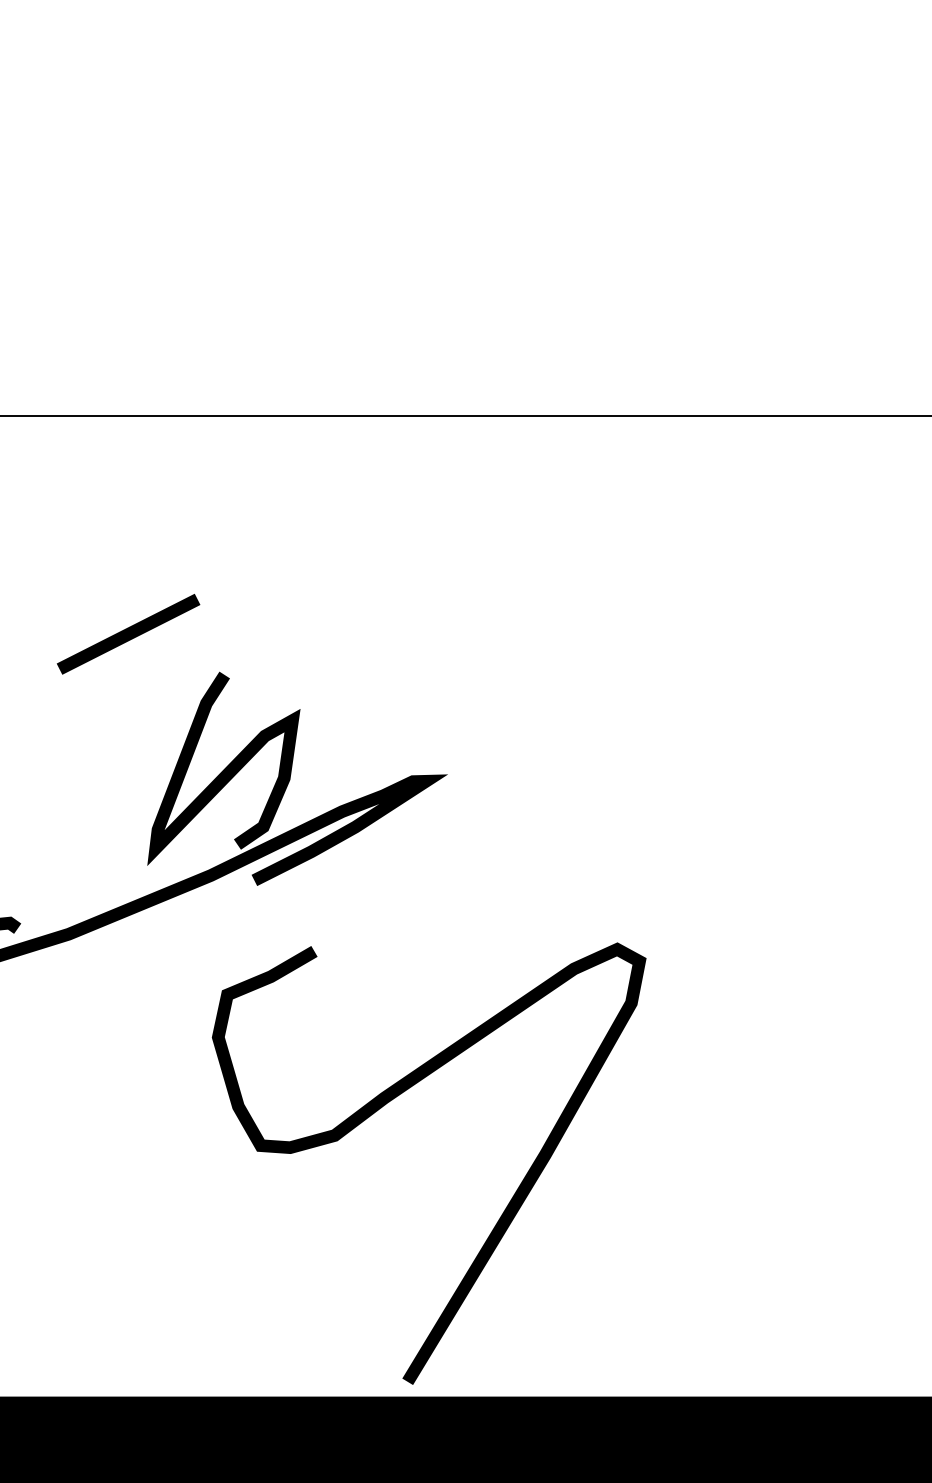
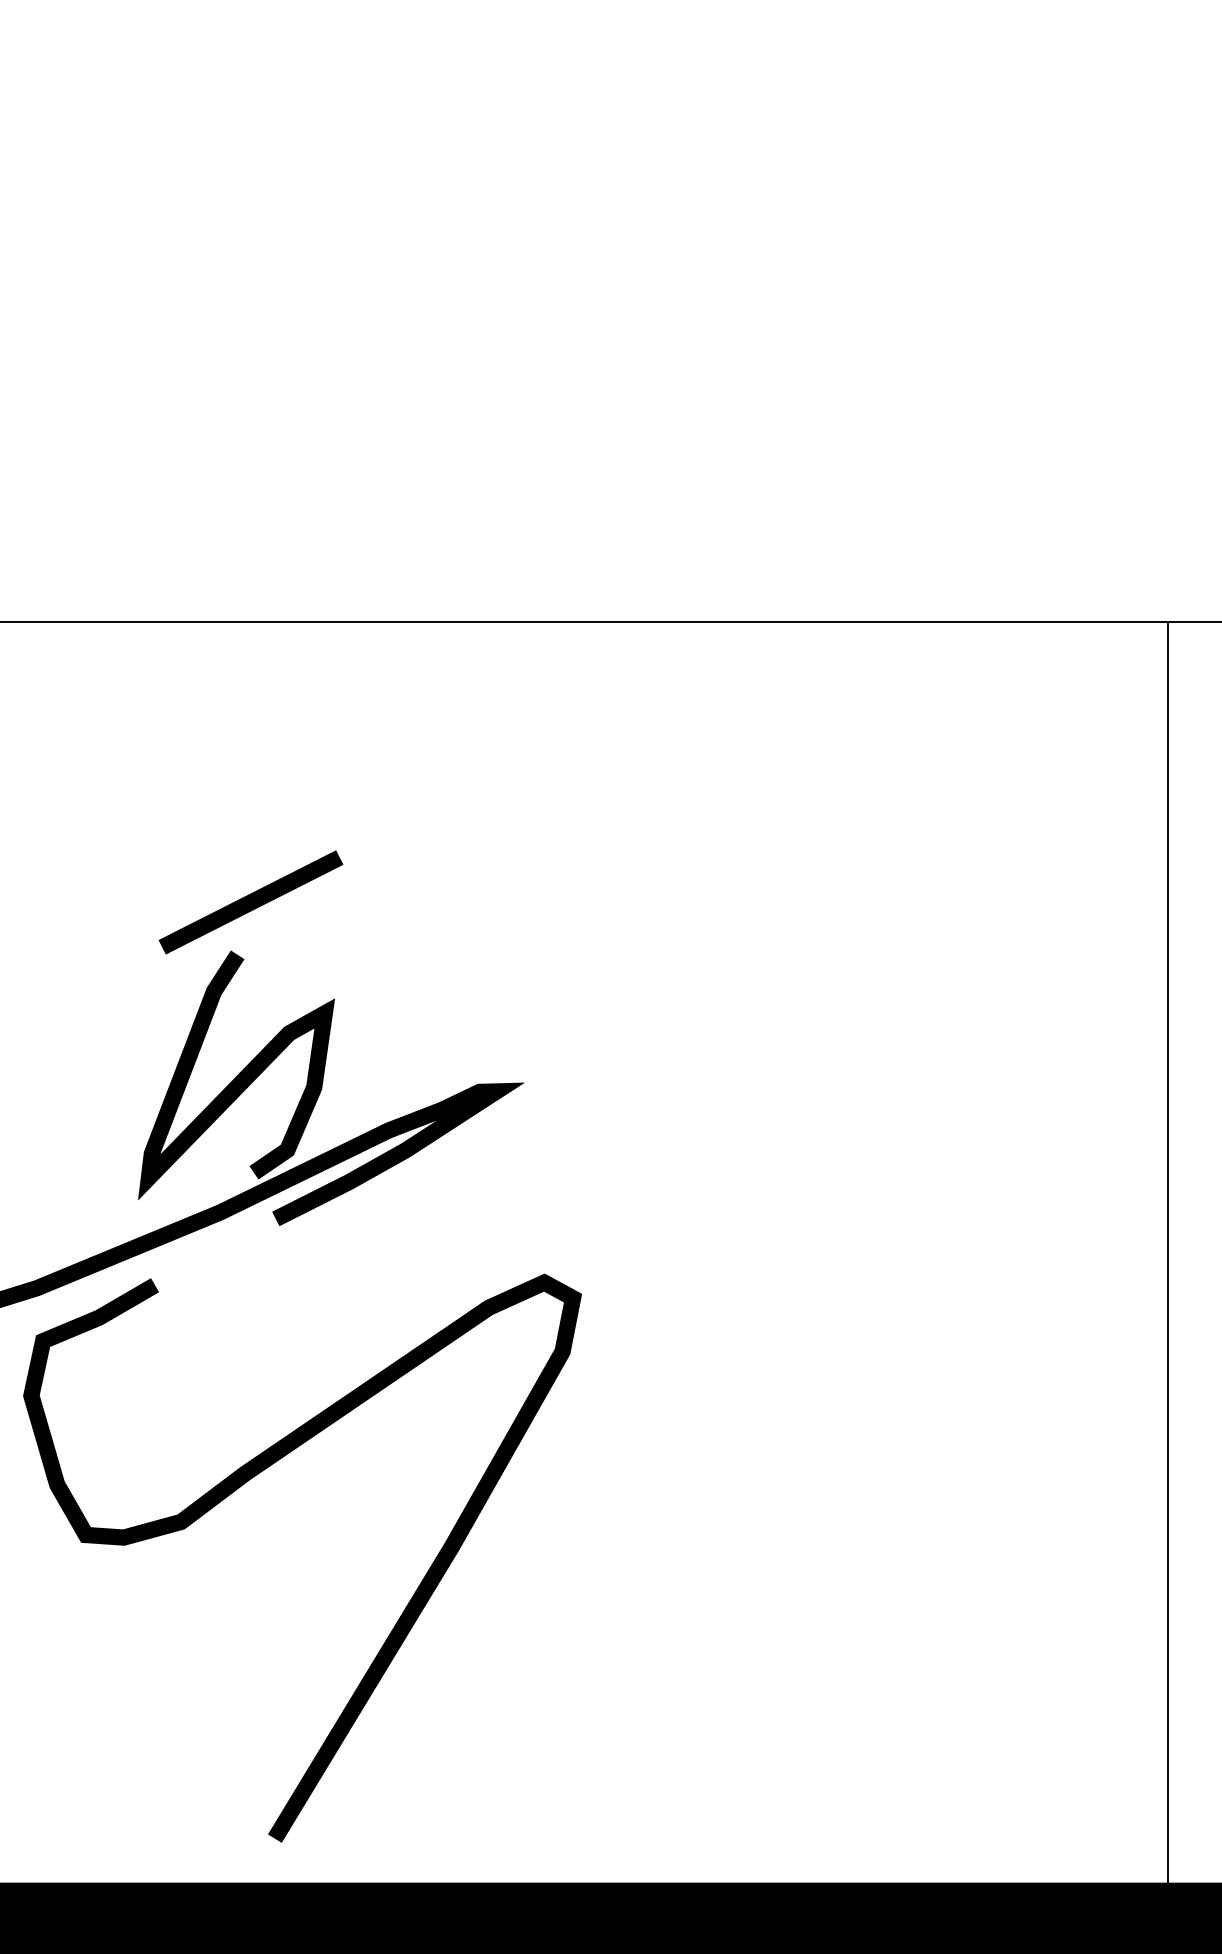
line: (128, 634) -> (250, 902), moved
curve: (386, 1104) -> (247, 1482), moved

